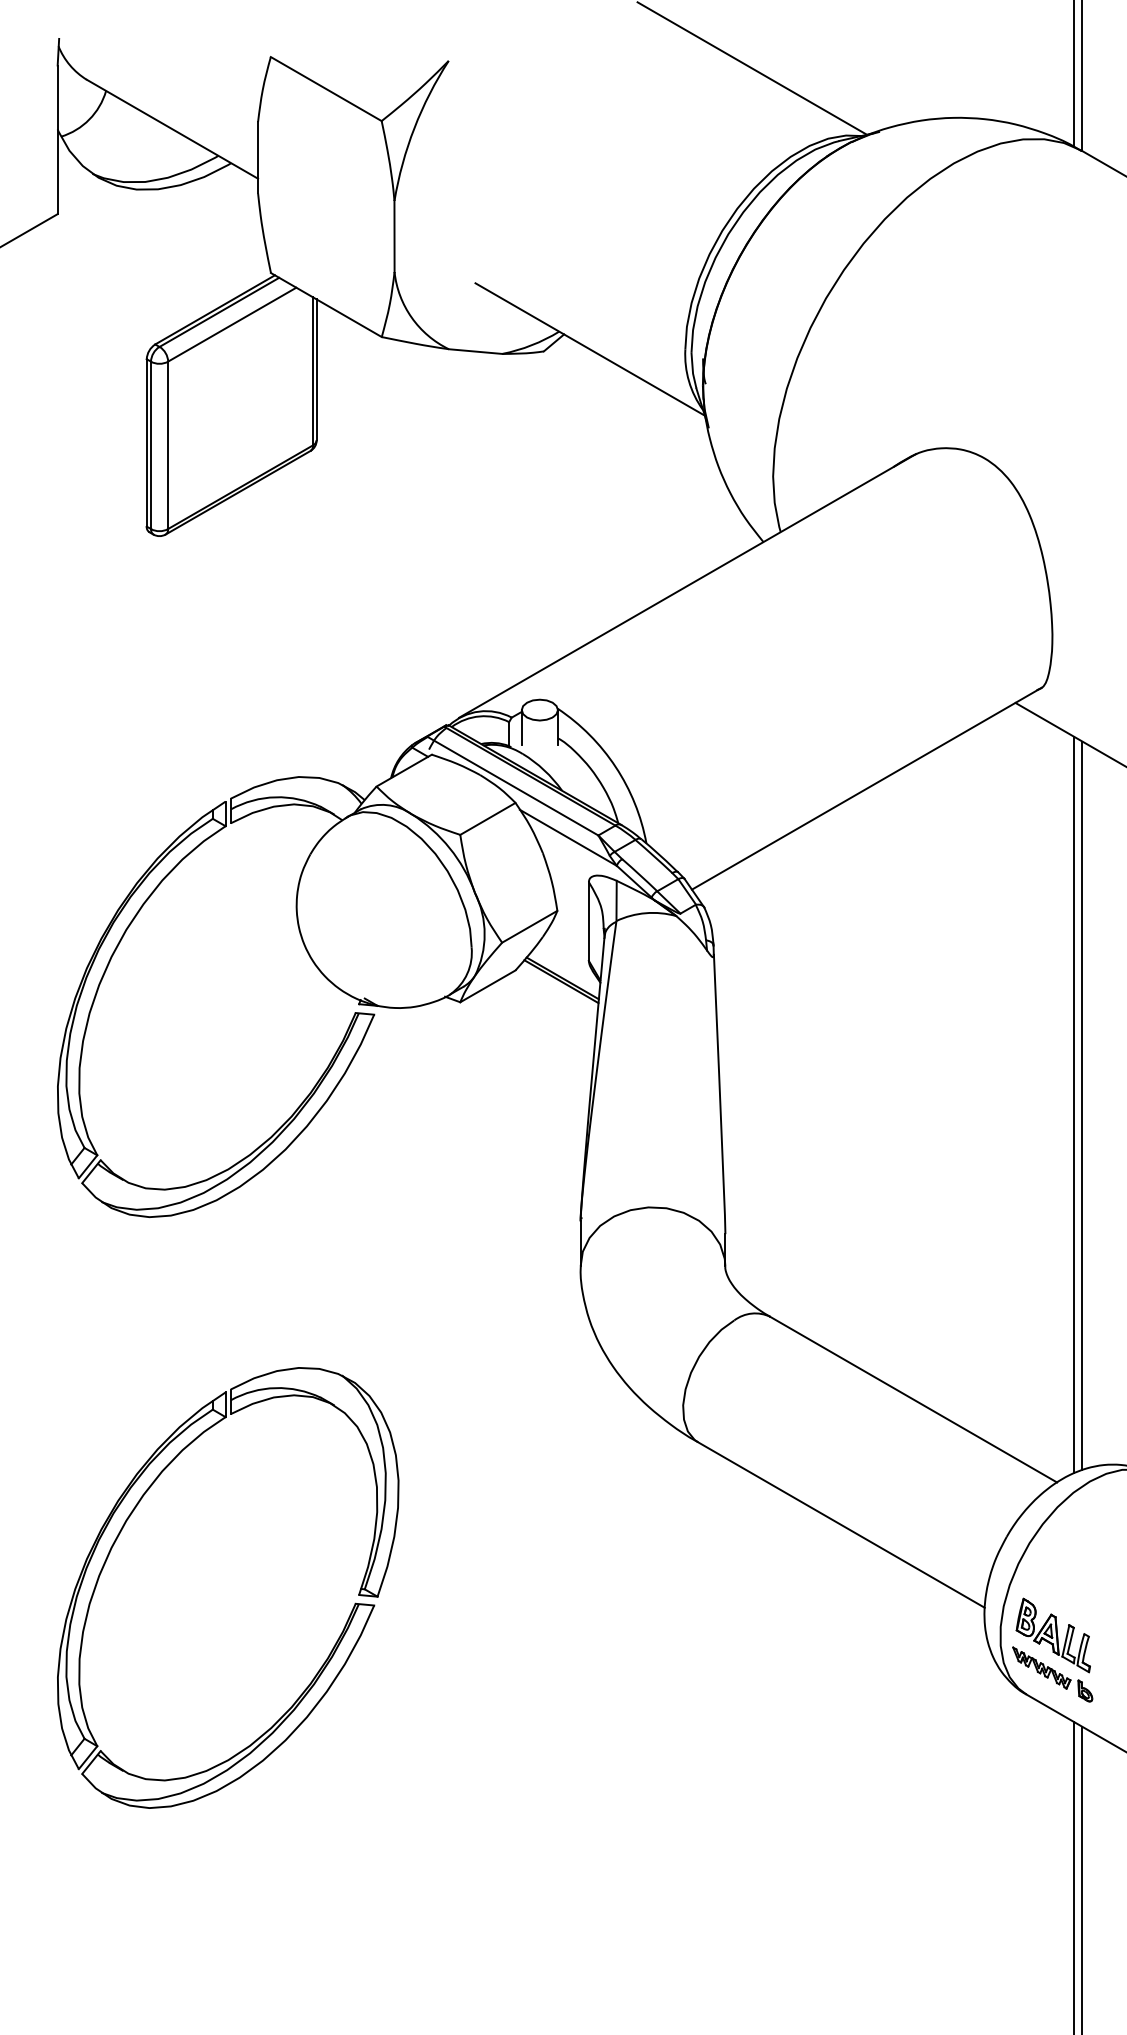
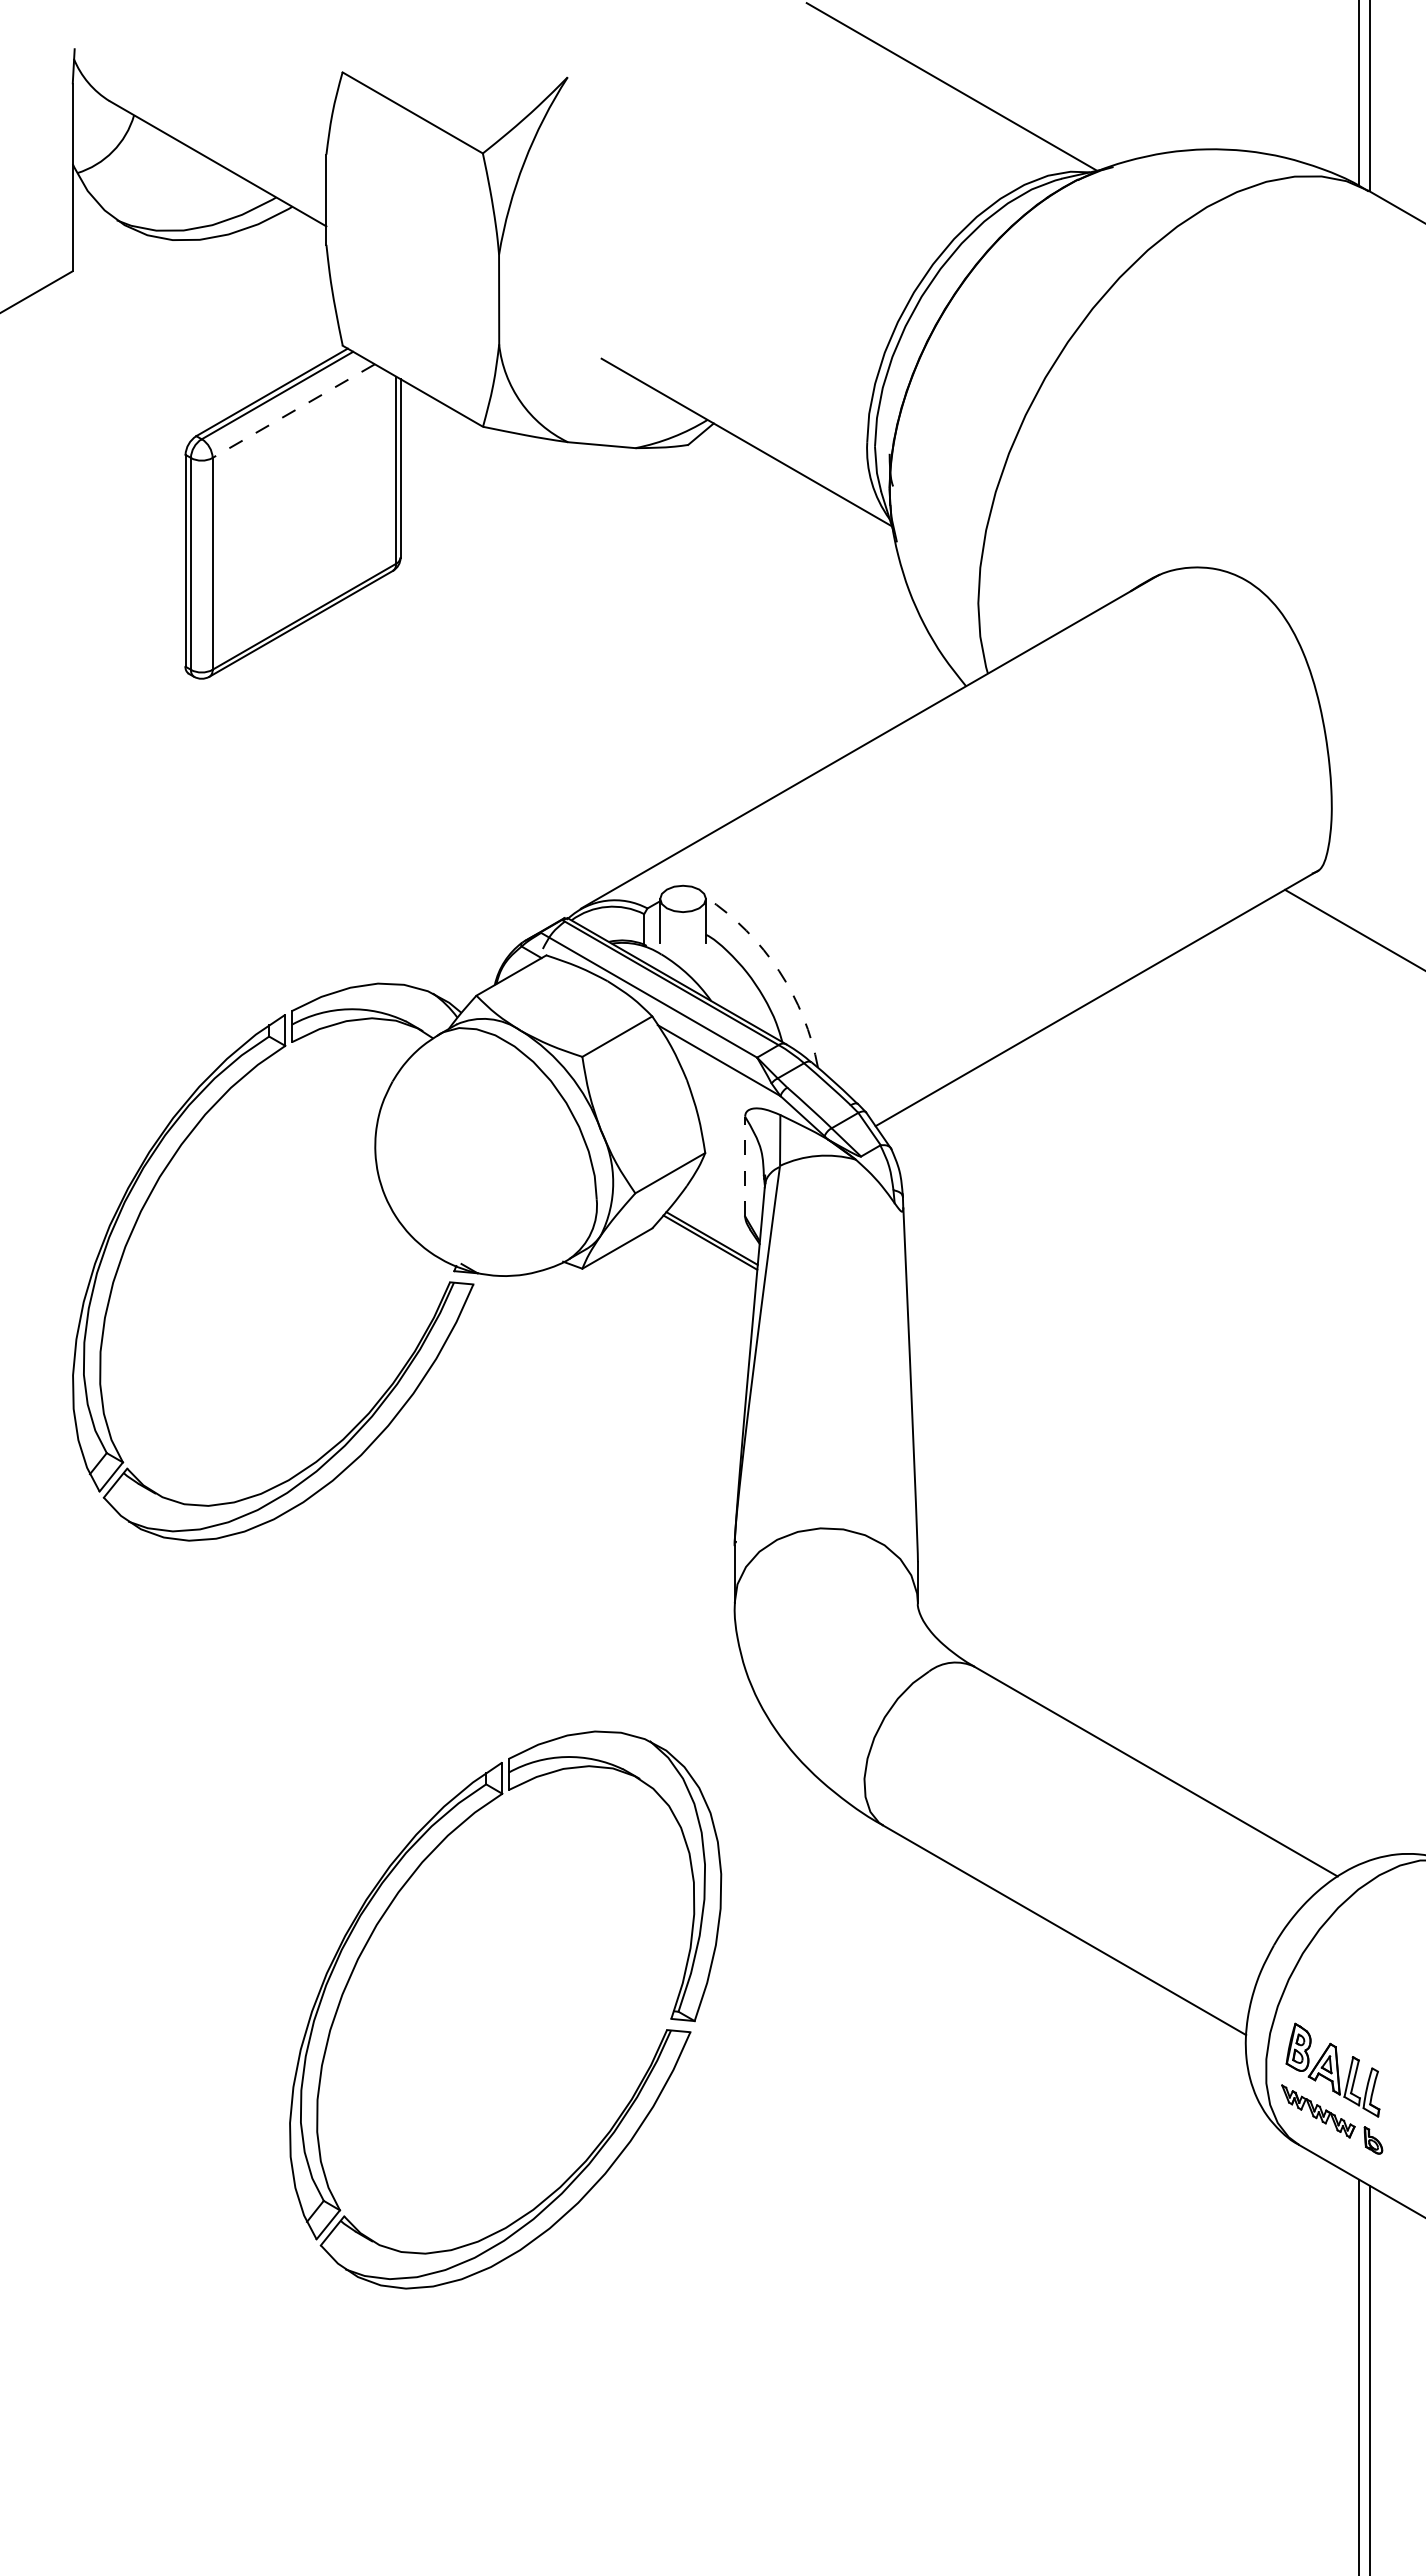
line: (232, 324) -> (293, 411), solid -> dashed
arc: (616, 767) -> (779, 971), solid -> dashed
line: (589, 921) -> (745, 1166), solid -> dashed
line: (1074, 1104) -> (1359, 1398), removed
line: (1082, 1105) -> (1369, 1399), removed
part: (123, 1527) -> (373, 1933), moved

